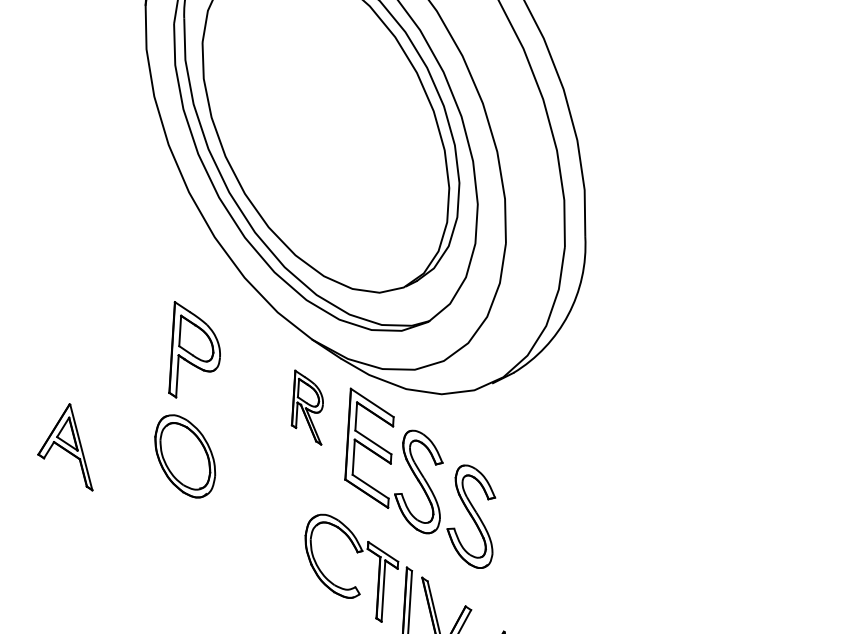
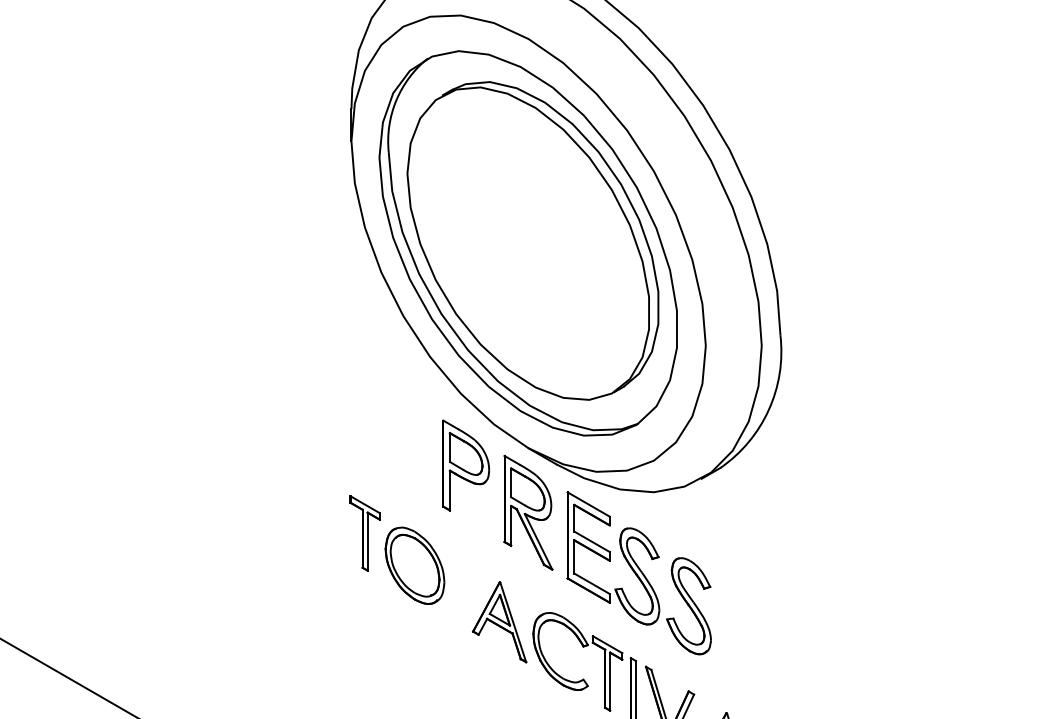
part: (195, 350) -> (465, 465), moved
part: (308, 407) -> (528, 512), size x1.67
part: (134, 419) -> (364, 533), added
part: (66, 446) -> (499, 622), moved

